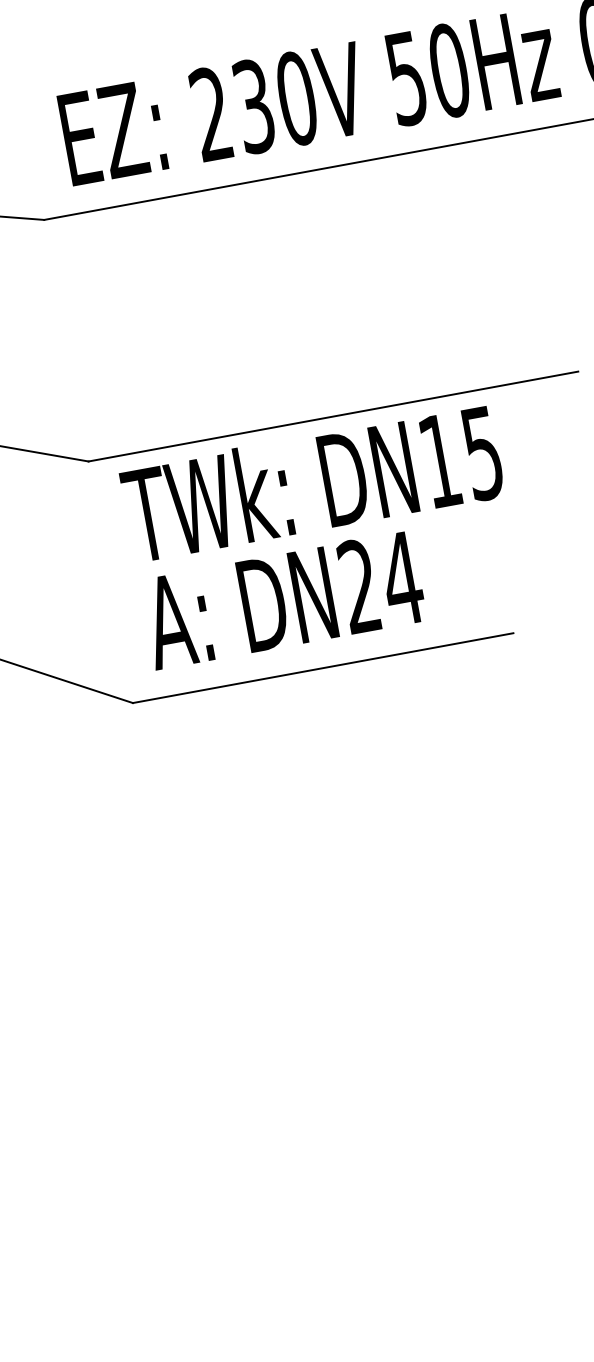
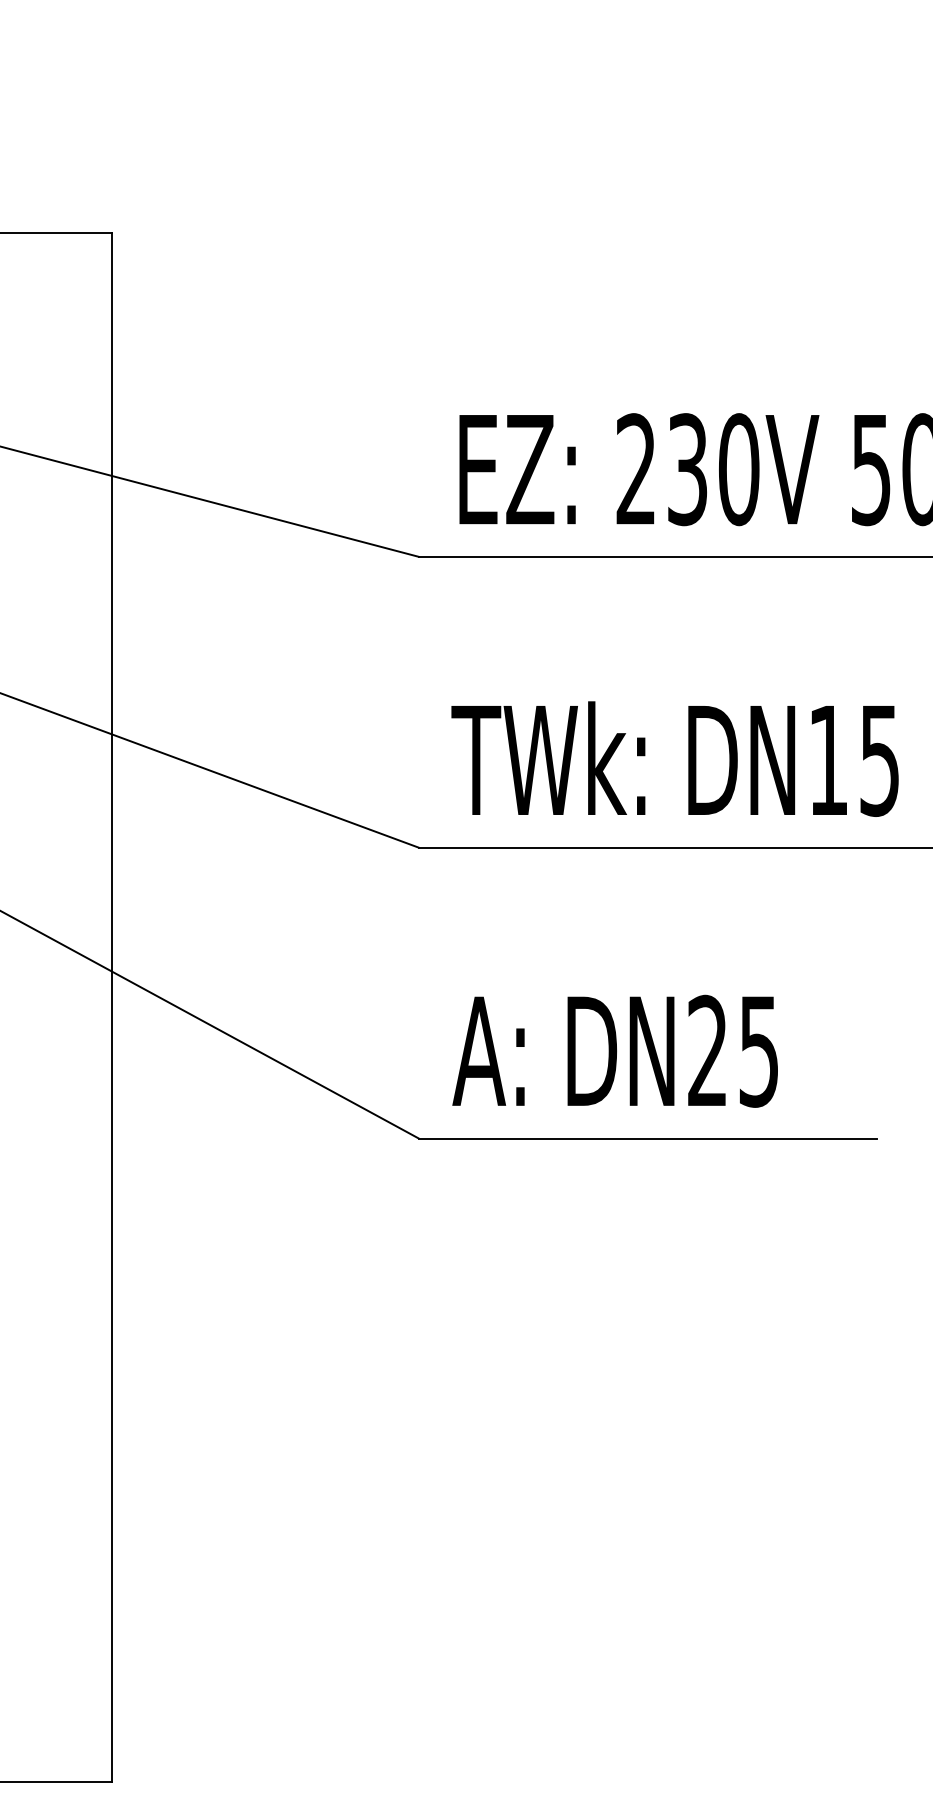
text: (311, 482) -> (674, 758), moved
text: (401, 578) -> (758, 1051), DN24 -> DN25

